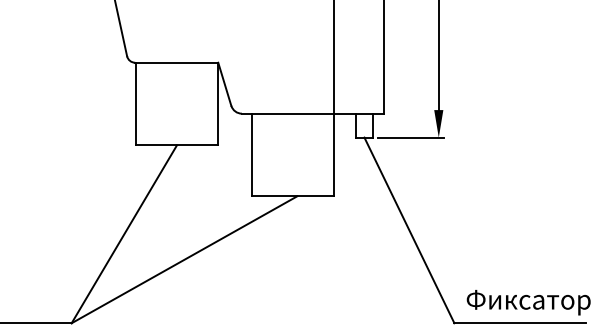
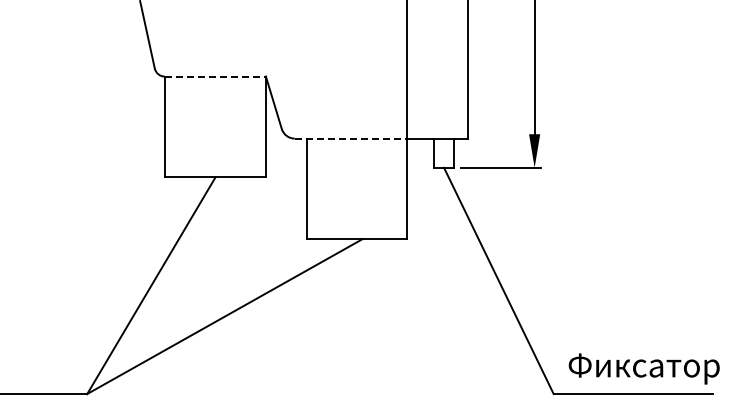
line: (176, 62) -> (215, 76), solid -> dashed
line: (288, 113) -> (351, 138), solid -> dashed

